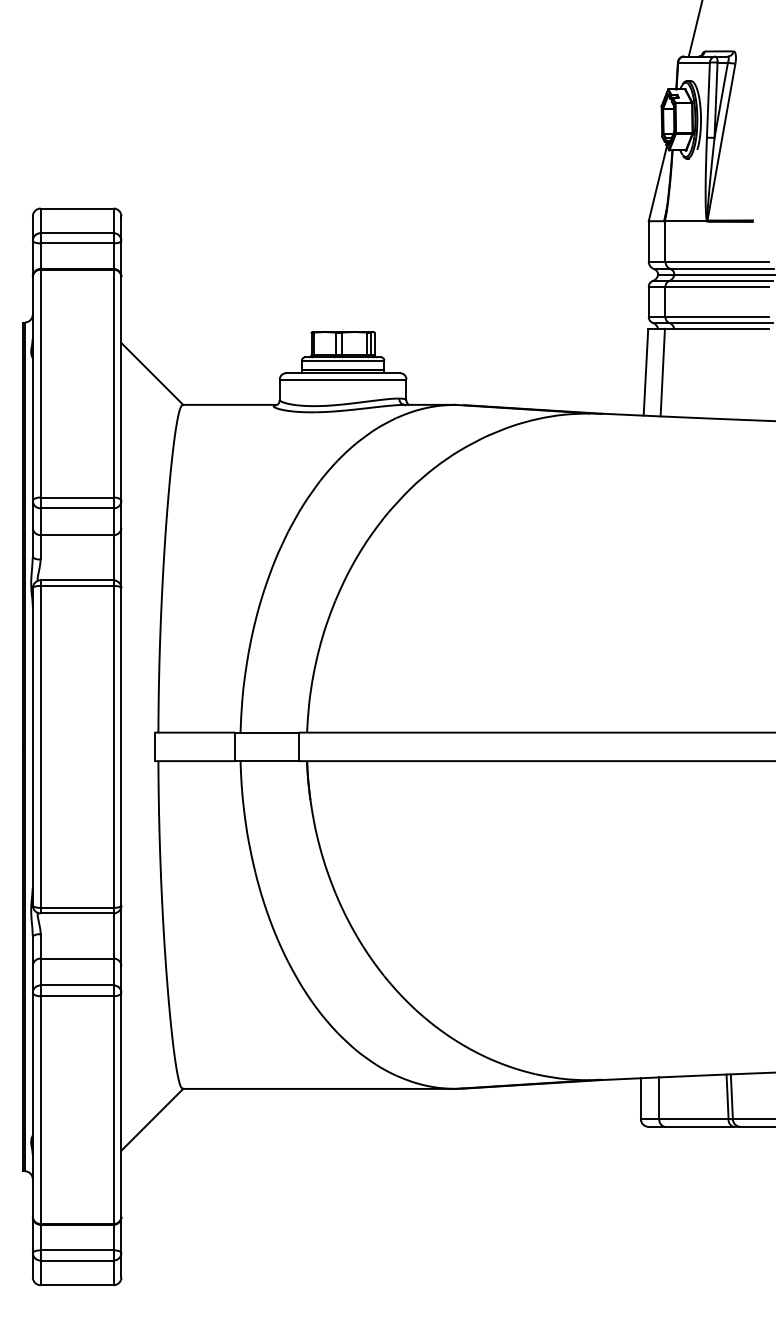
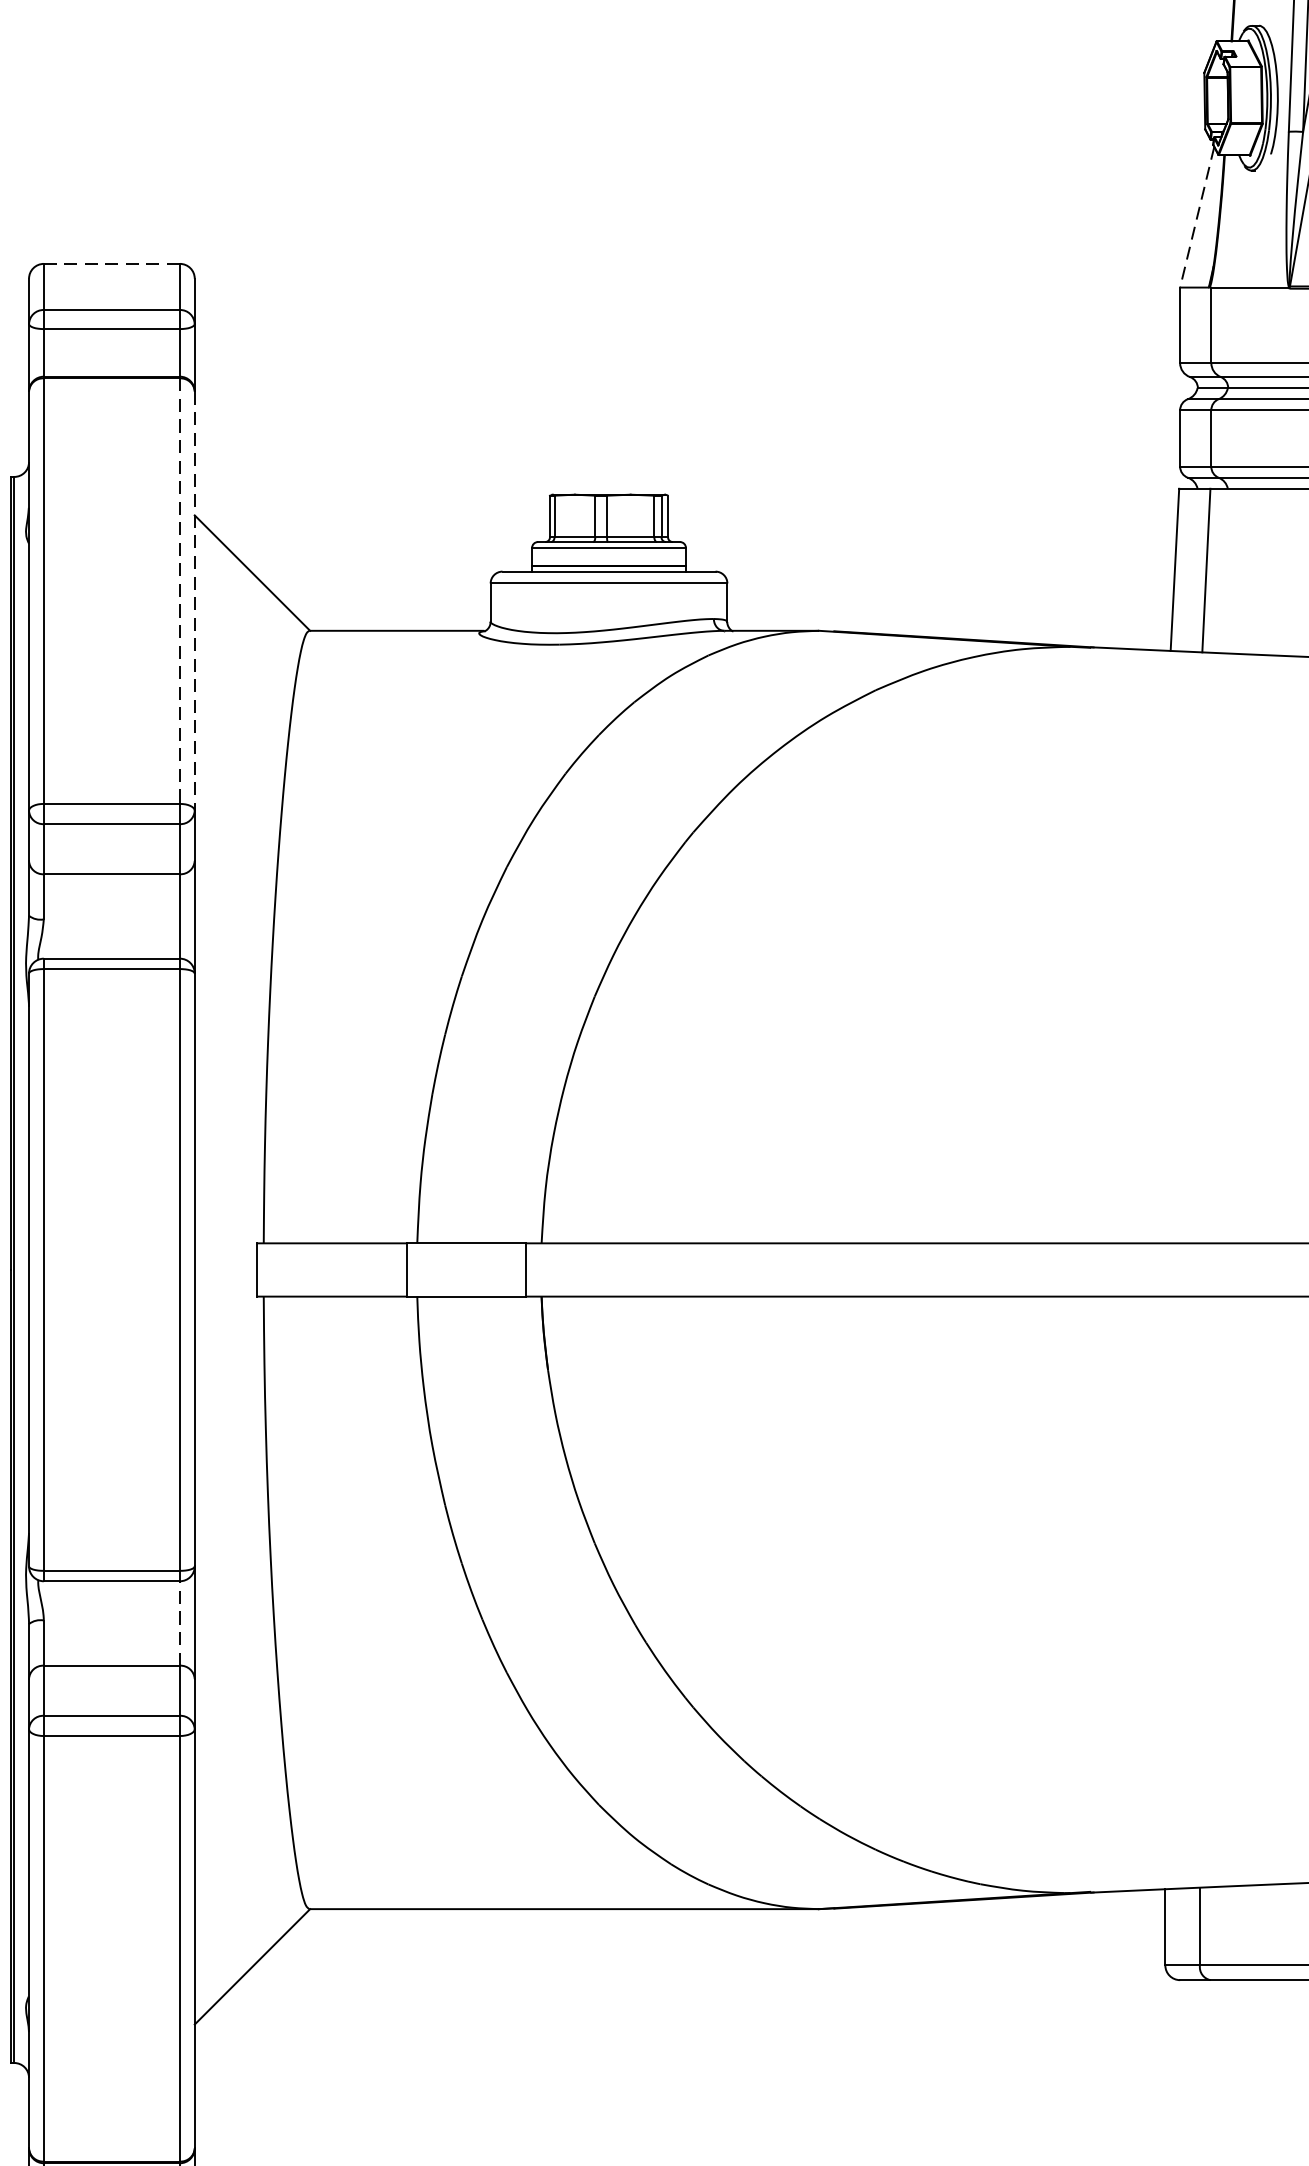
line: (657, 183) -> (1196, 217), solid -> dashed
line: (76, 208) -> (110, 263), solid -> dashed
line: (113, 383) -> (179, 590), solid -> dashed
line: (121, 389) -> (194, 602), solid -> dashed
line: (113, 936) -> (179, 1624), solid -> dashed

